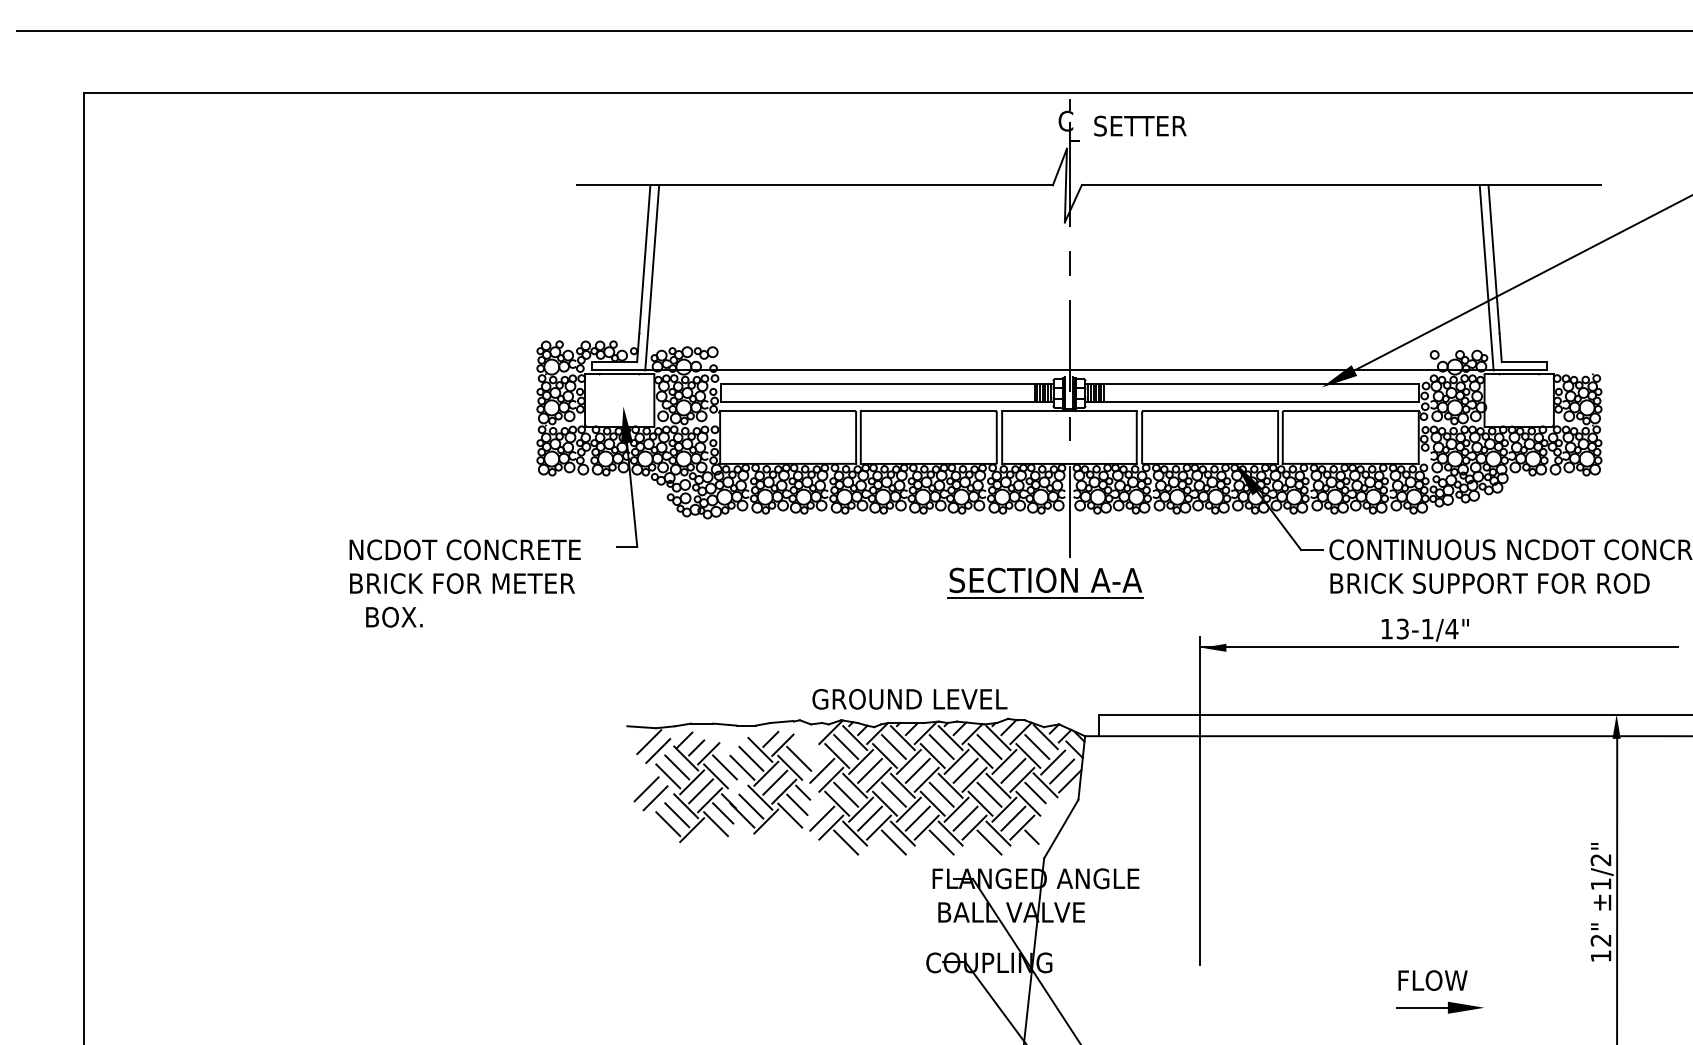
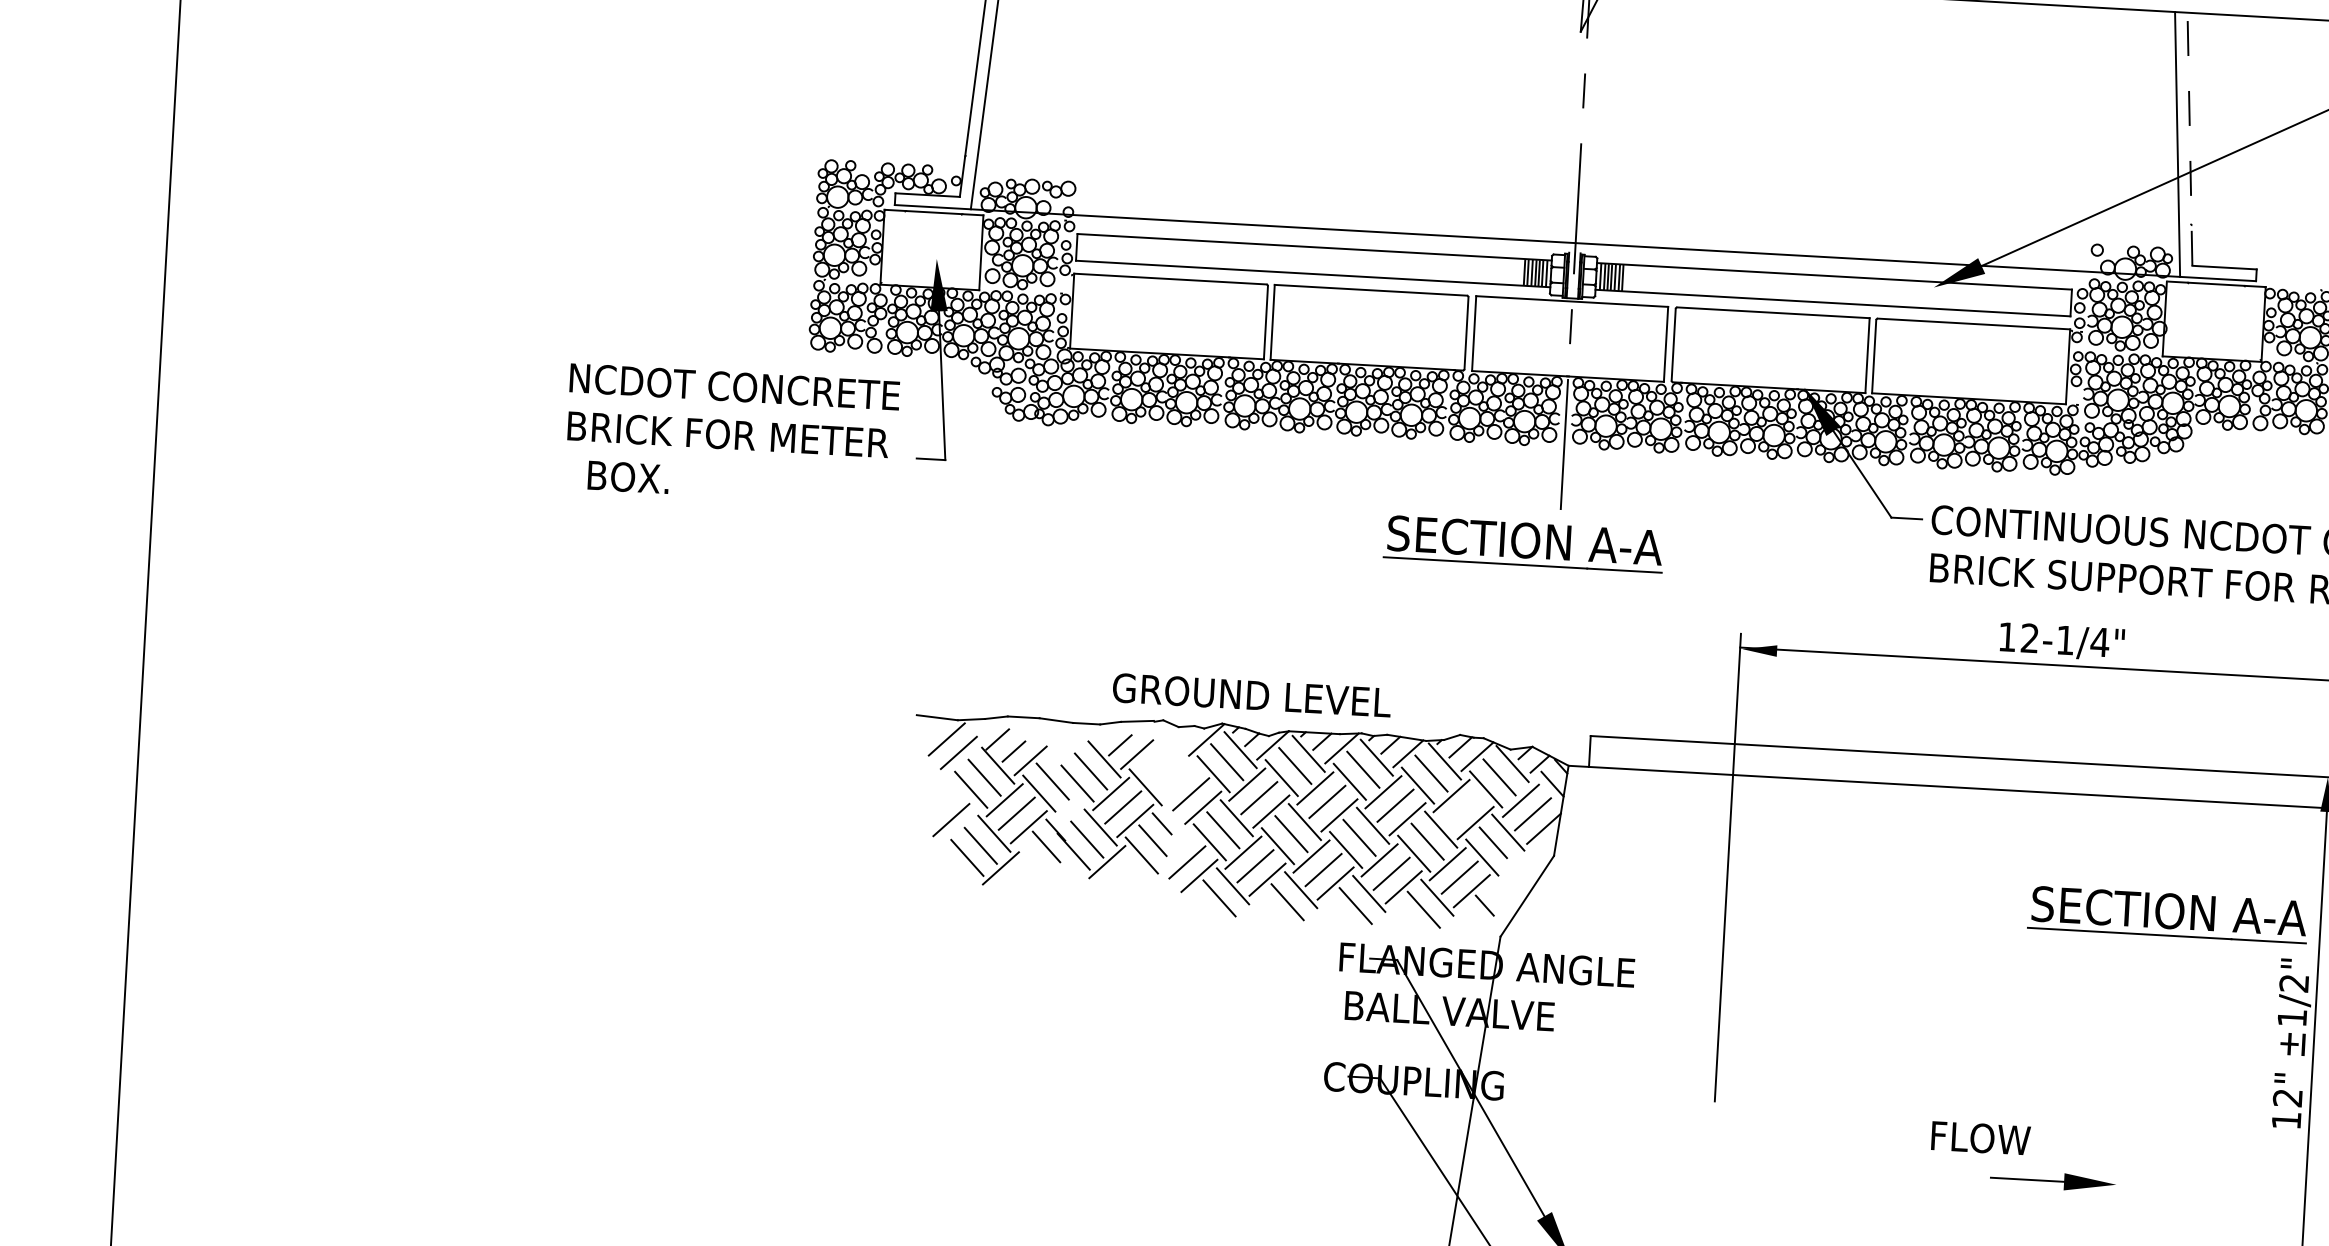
line: (1495, 273) -> (2190, 138), solid -> dashed
text: (464, 583) -> (731, 434), moved
text: (1402, 629) -> (2029, 638), 13-1/4" -> 12-1/4"
text: (909, 698) -> (1251, 694), moved
line: (799, 758) -> (1159, 774), removed
line: (1013, 770) -> (1463, 808), removed
line: (646, 789) -> (939, 806), removed
part: (1510, 816) -> (2168, 914), added
line: (715, 824) -> (1034, 862), removed
text: (1432, 980) -> (1980, 1138), moved

